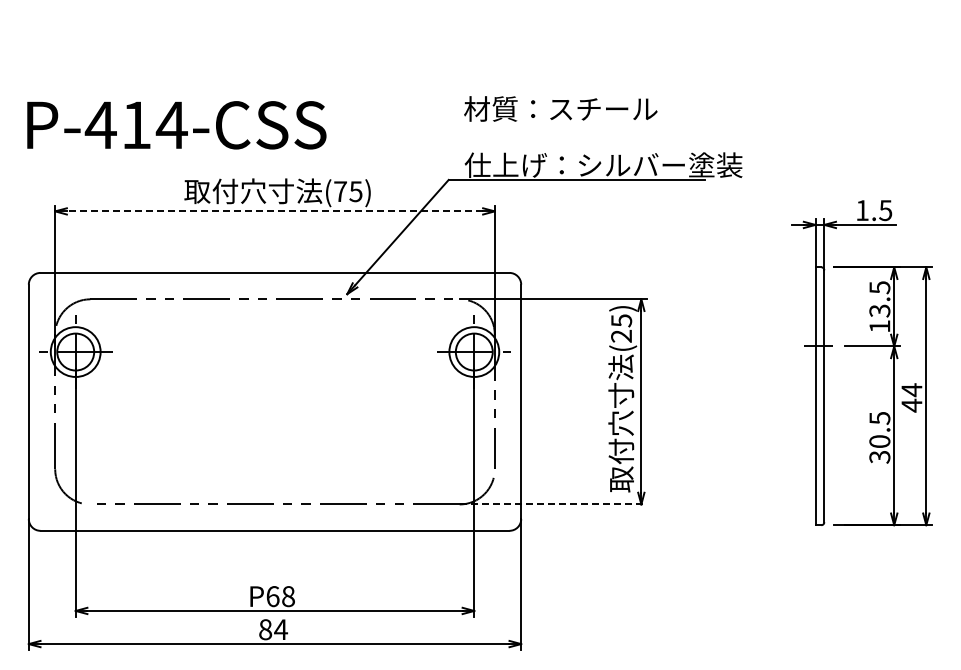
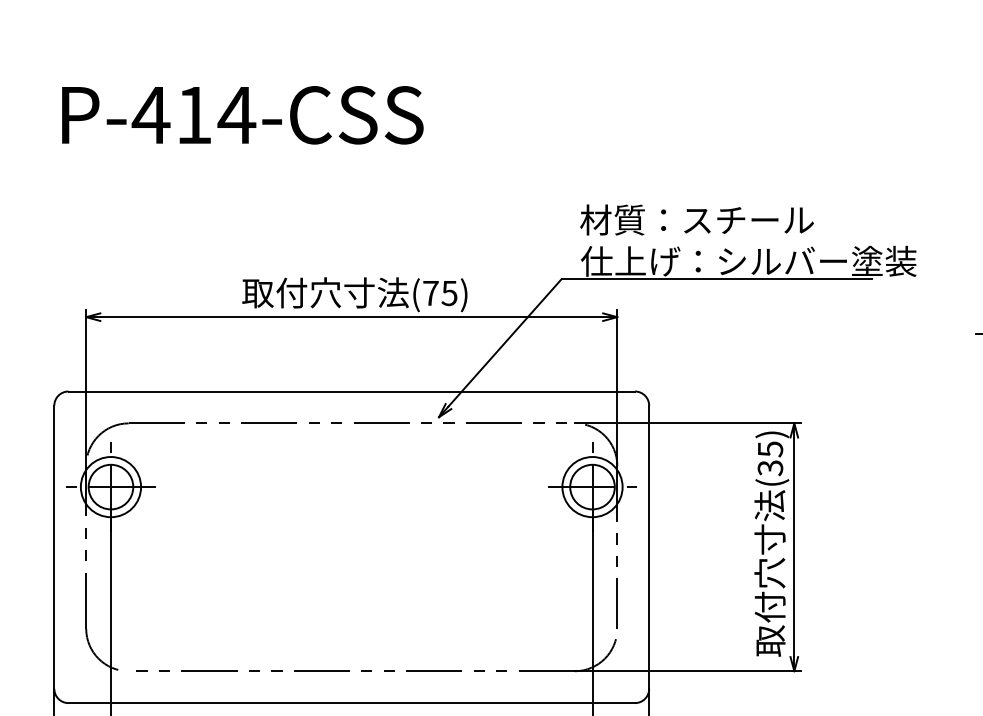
text: (560, 108) -> (696, 219), moved
text: (176, 125) -> (242, 115), moved
line: (274, 211) -> (351, 317), dashed -> solid
text: (621, 336) -> (770, 468), (25) -> (35)
line: (553, 504) -> (688, 671), dashed -> solid

